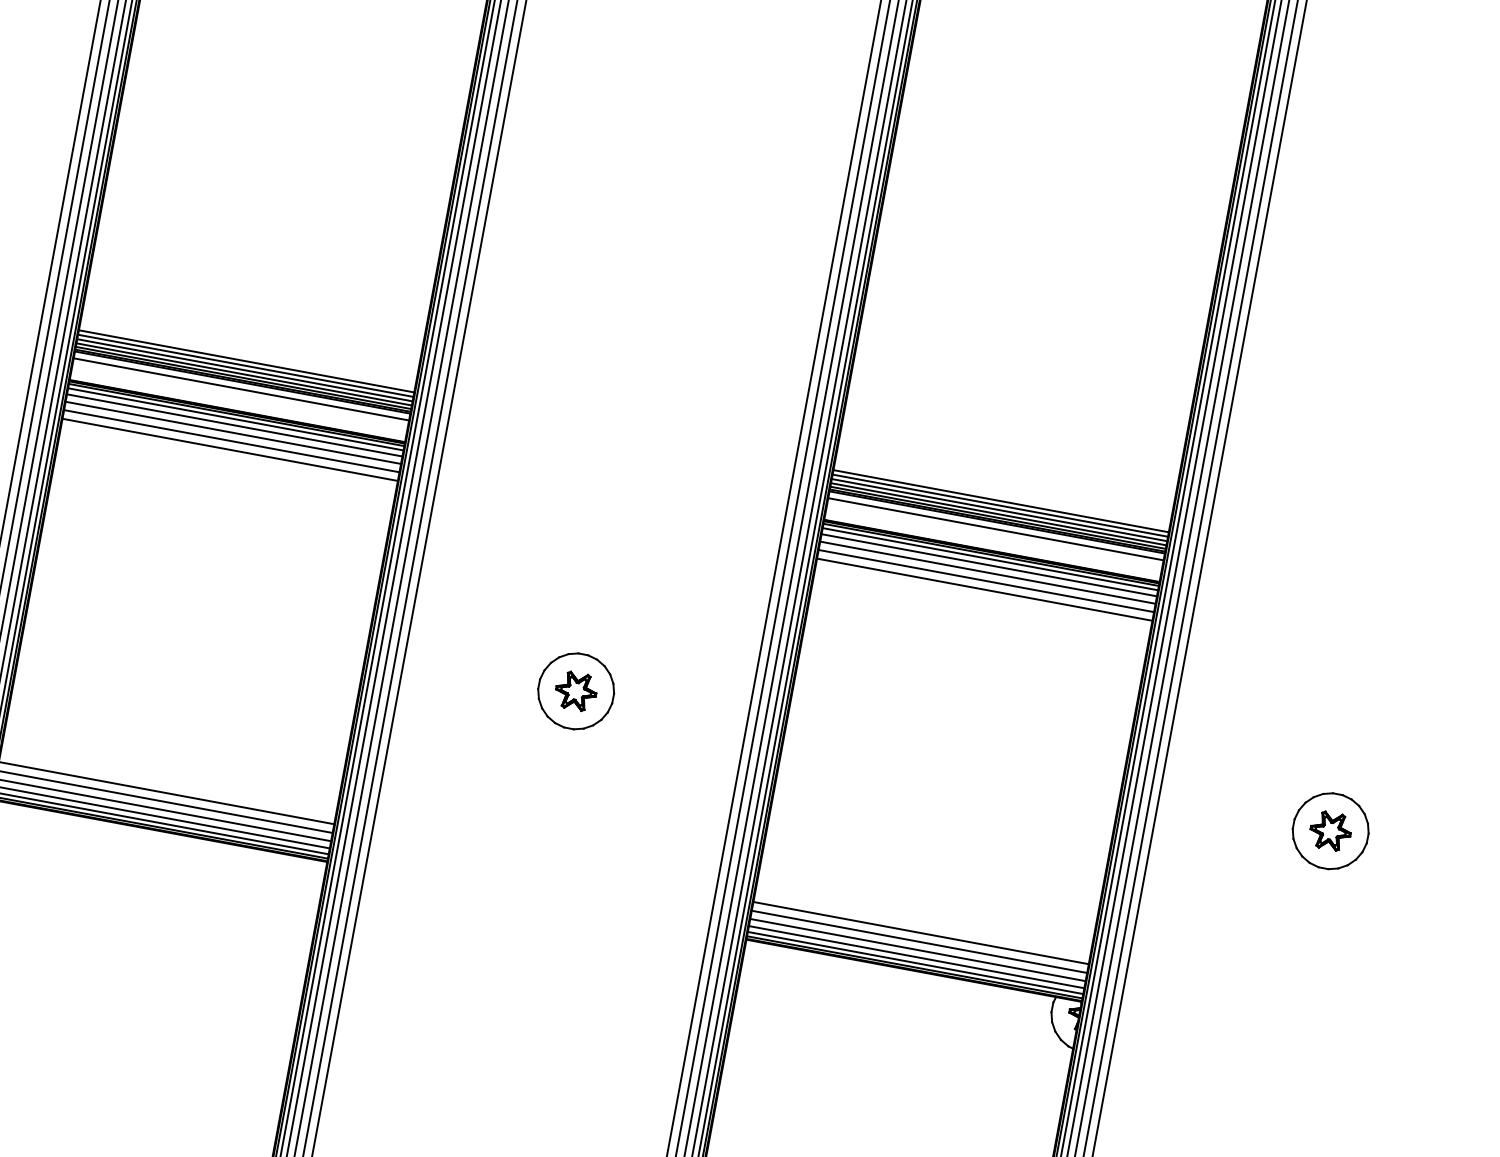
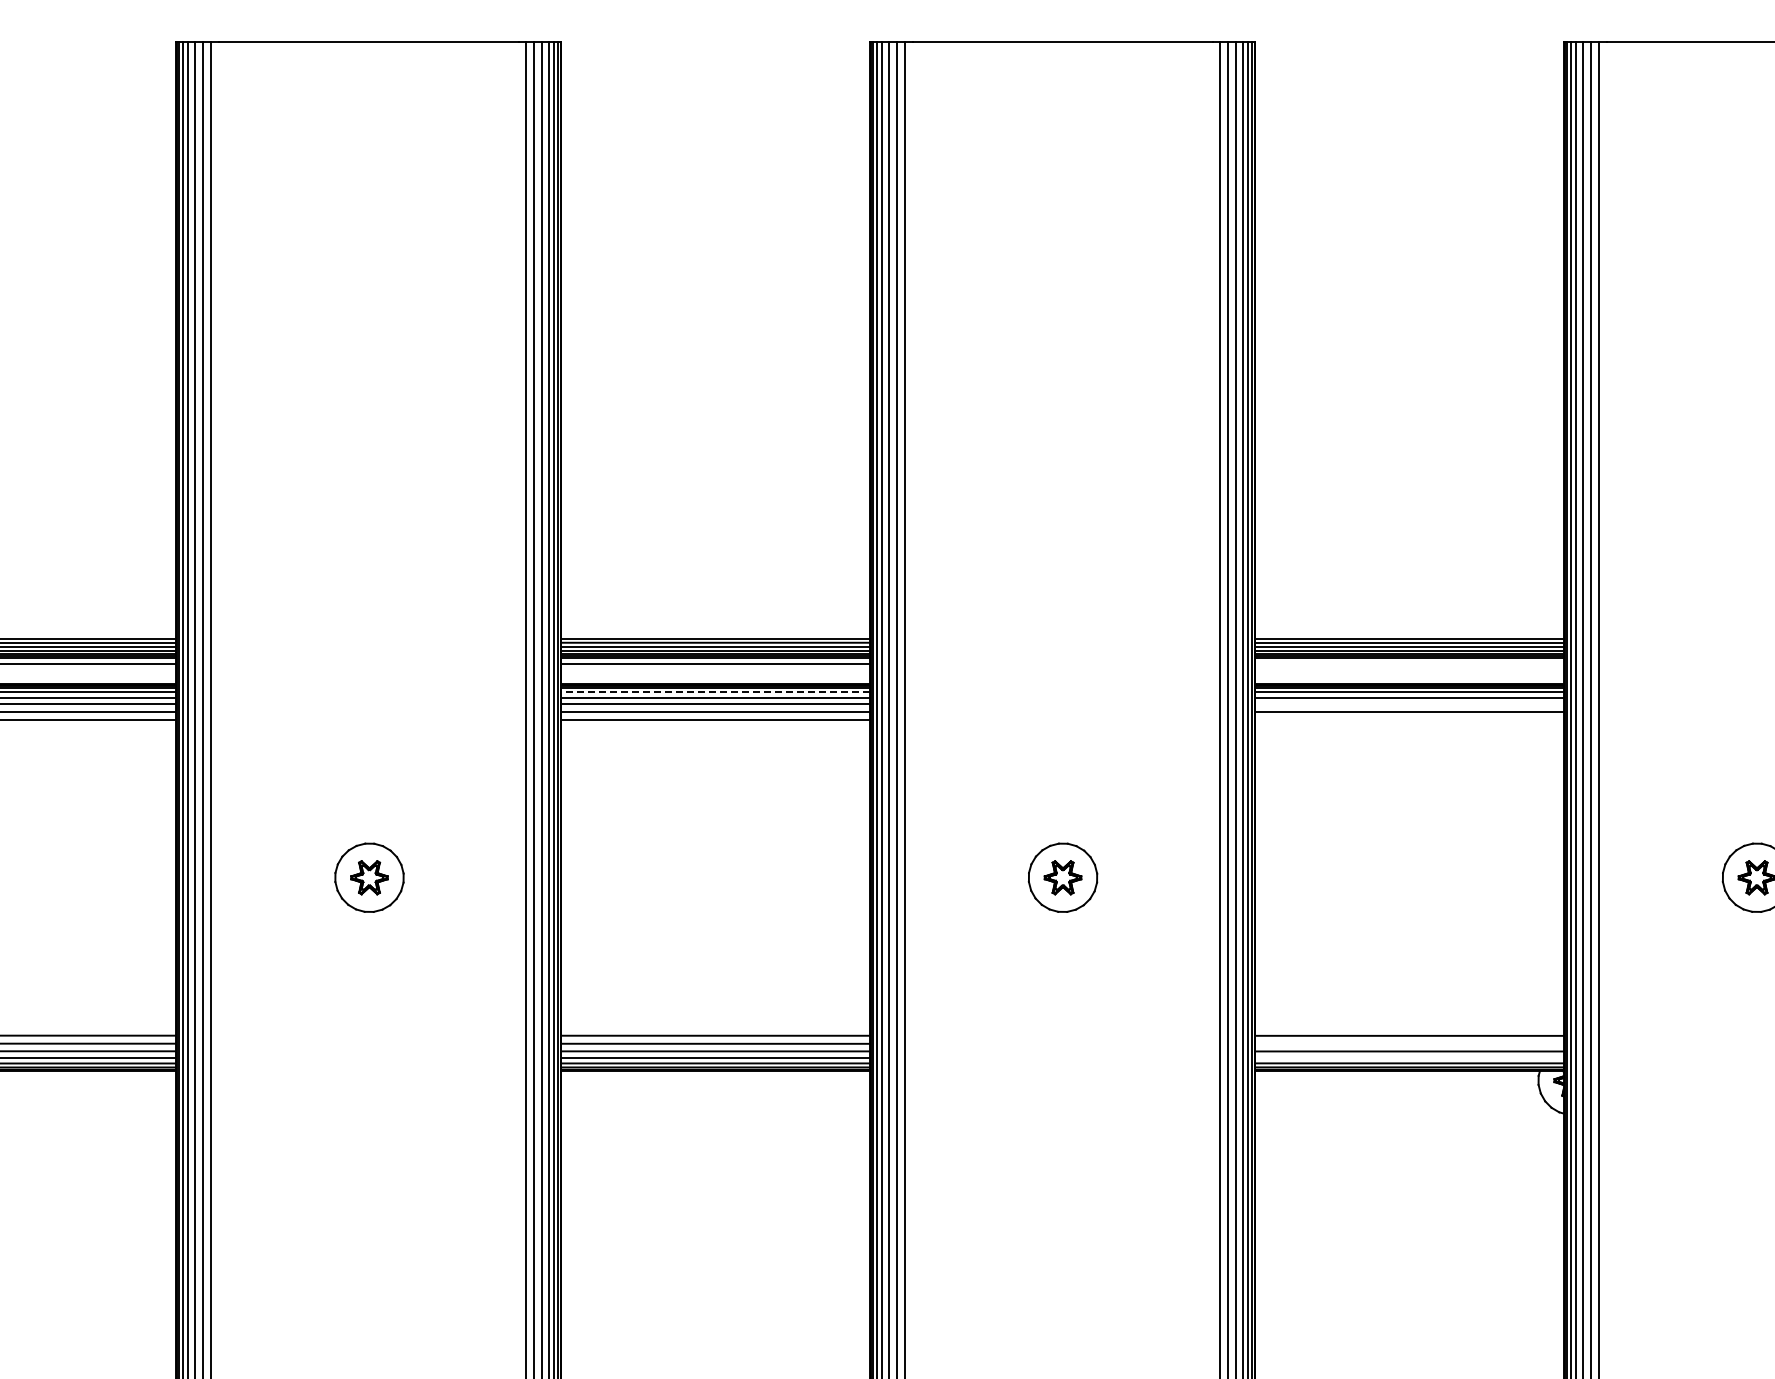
line: (235, 419) -> (715, 692), solid -> dashed
line: (995, 529) -> (1409, 664), removed
line: (987, 572) -> (1409, 704), removed
line: (984, 590) -> (1409, 720), removed
line: (919, 941) -> (1409, 1043), removed
line: (916, 957) -> (1409, 1058), removed

